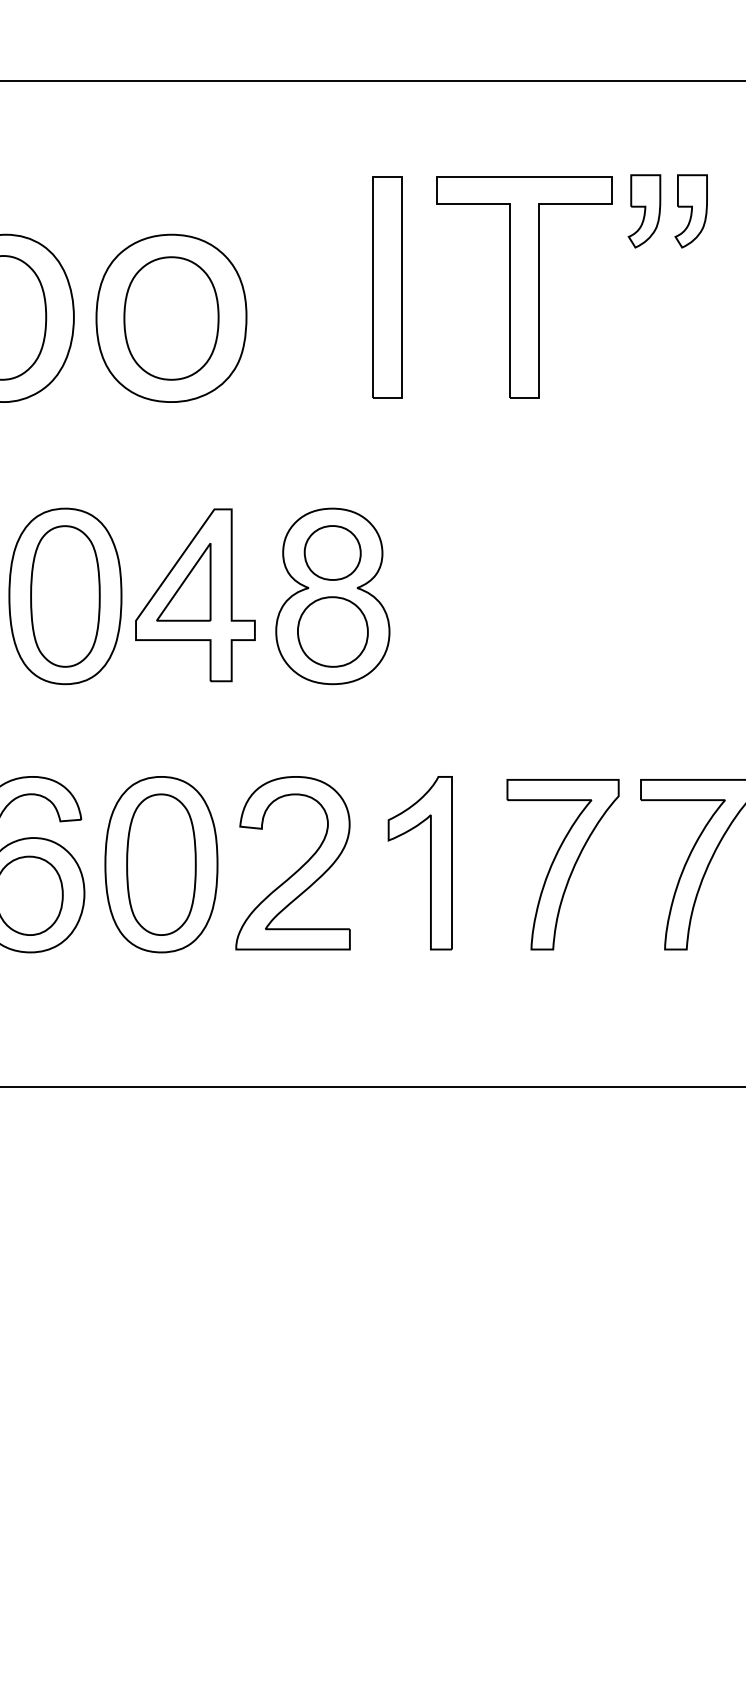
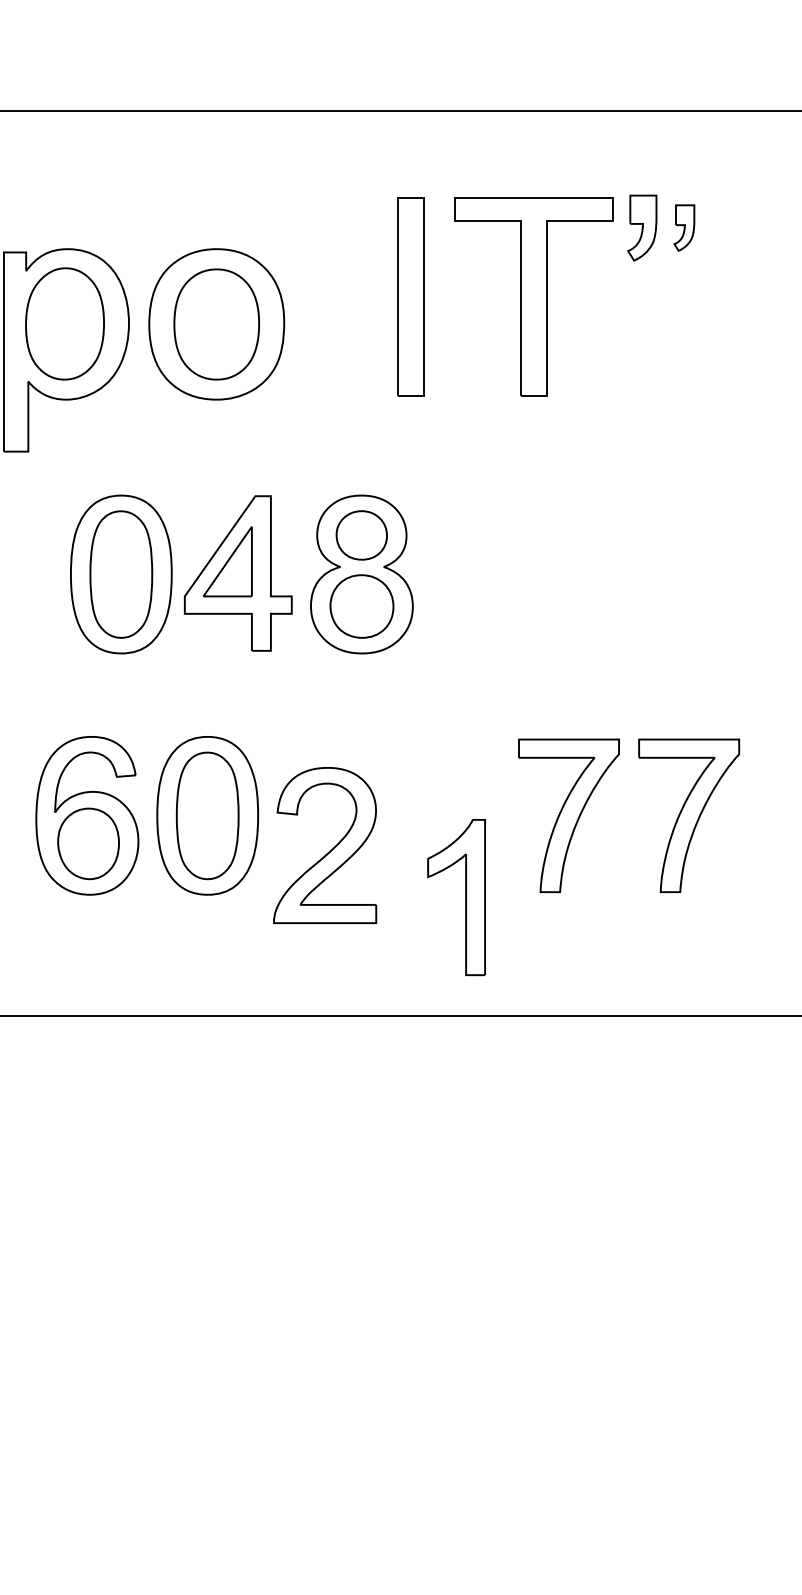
part: (691, 210) -> (684, 227), size x0.7
part: (430, 863) -> (465, 897), moved
part: (296, 869) -> (328, 851), moved

